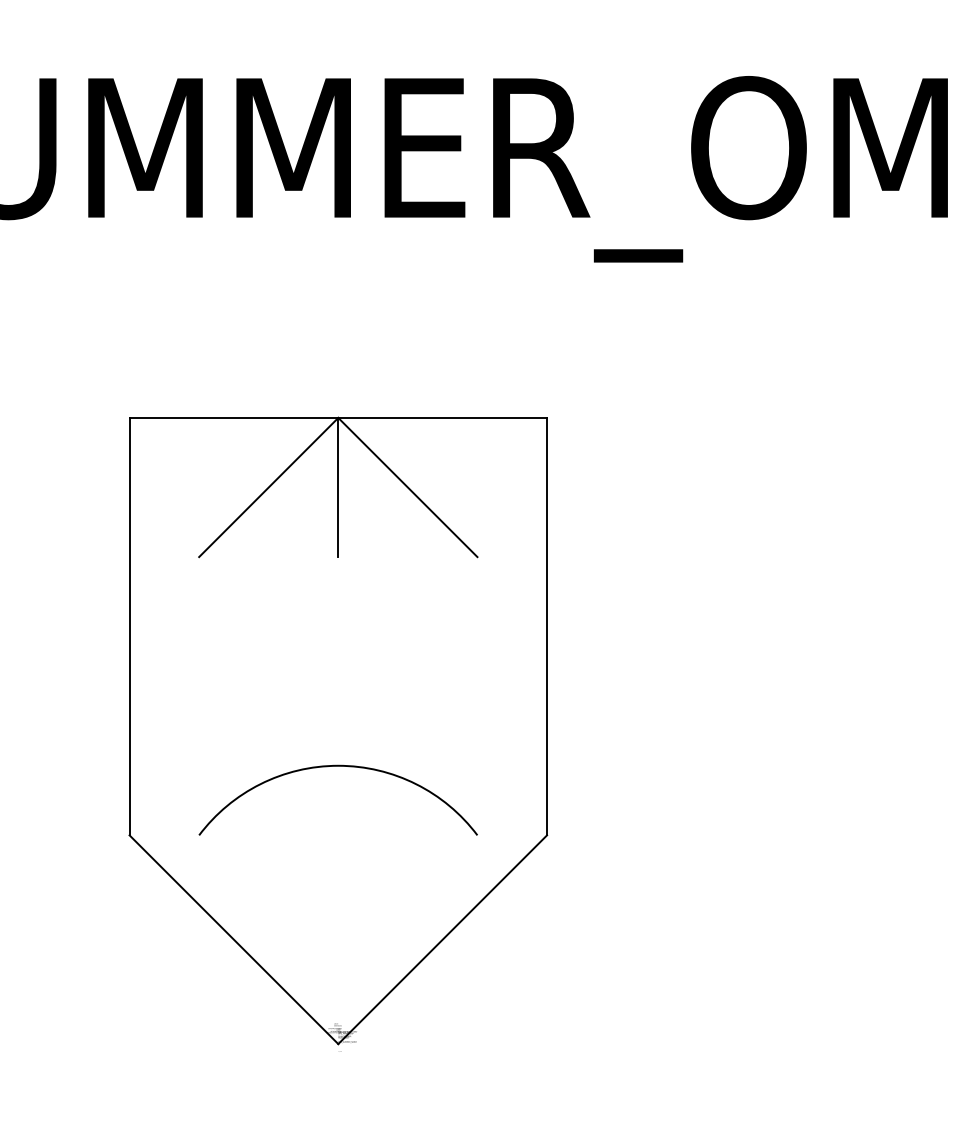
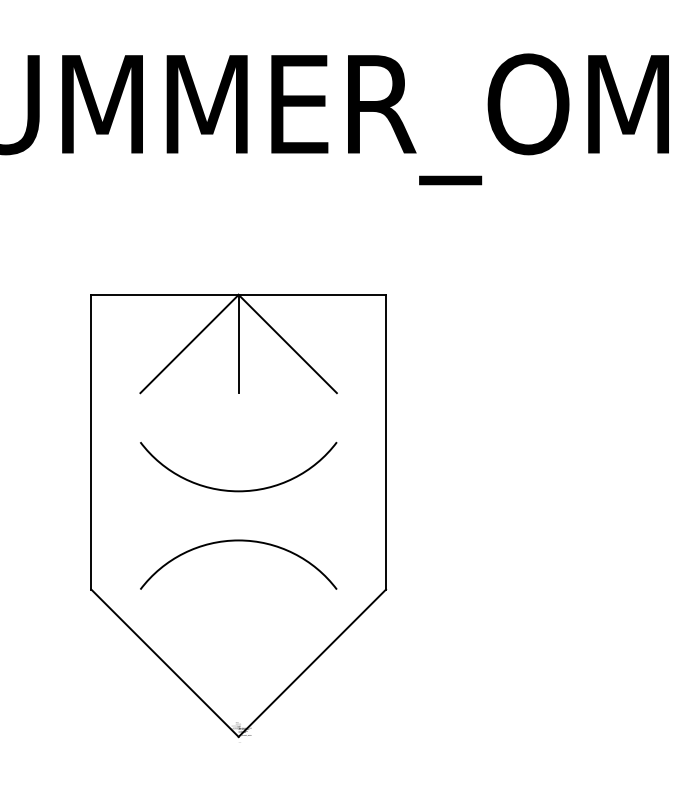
arc: (338, 695) -> (238, 490), added

